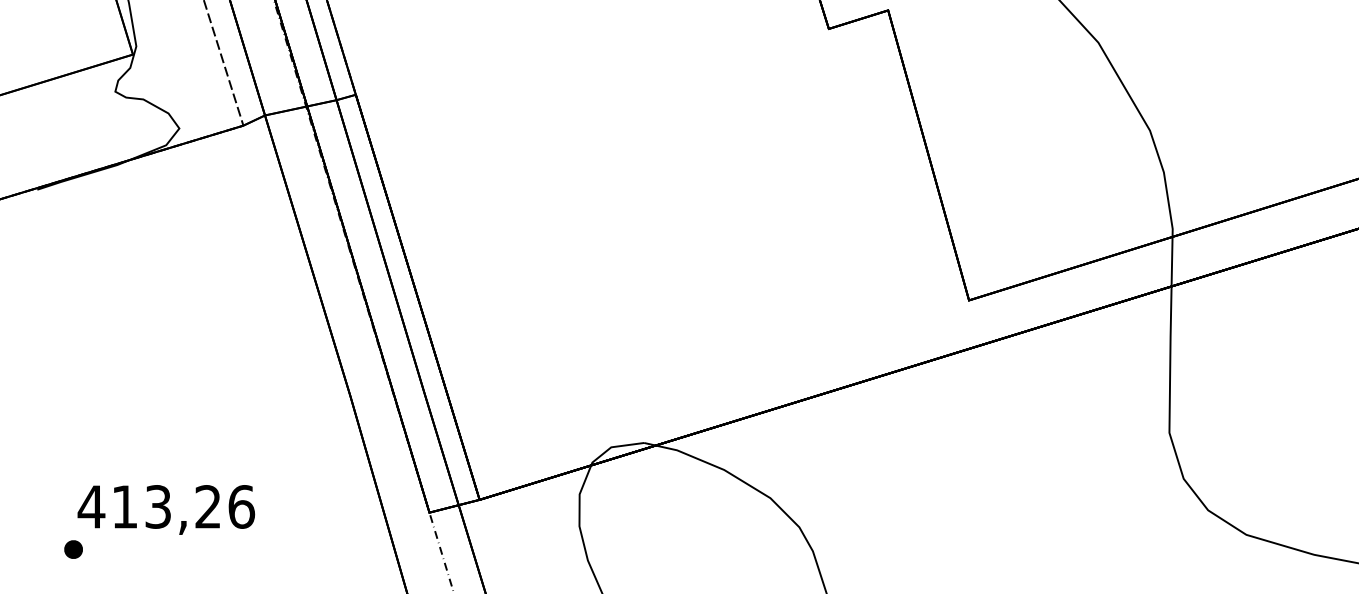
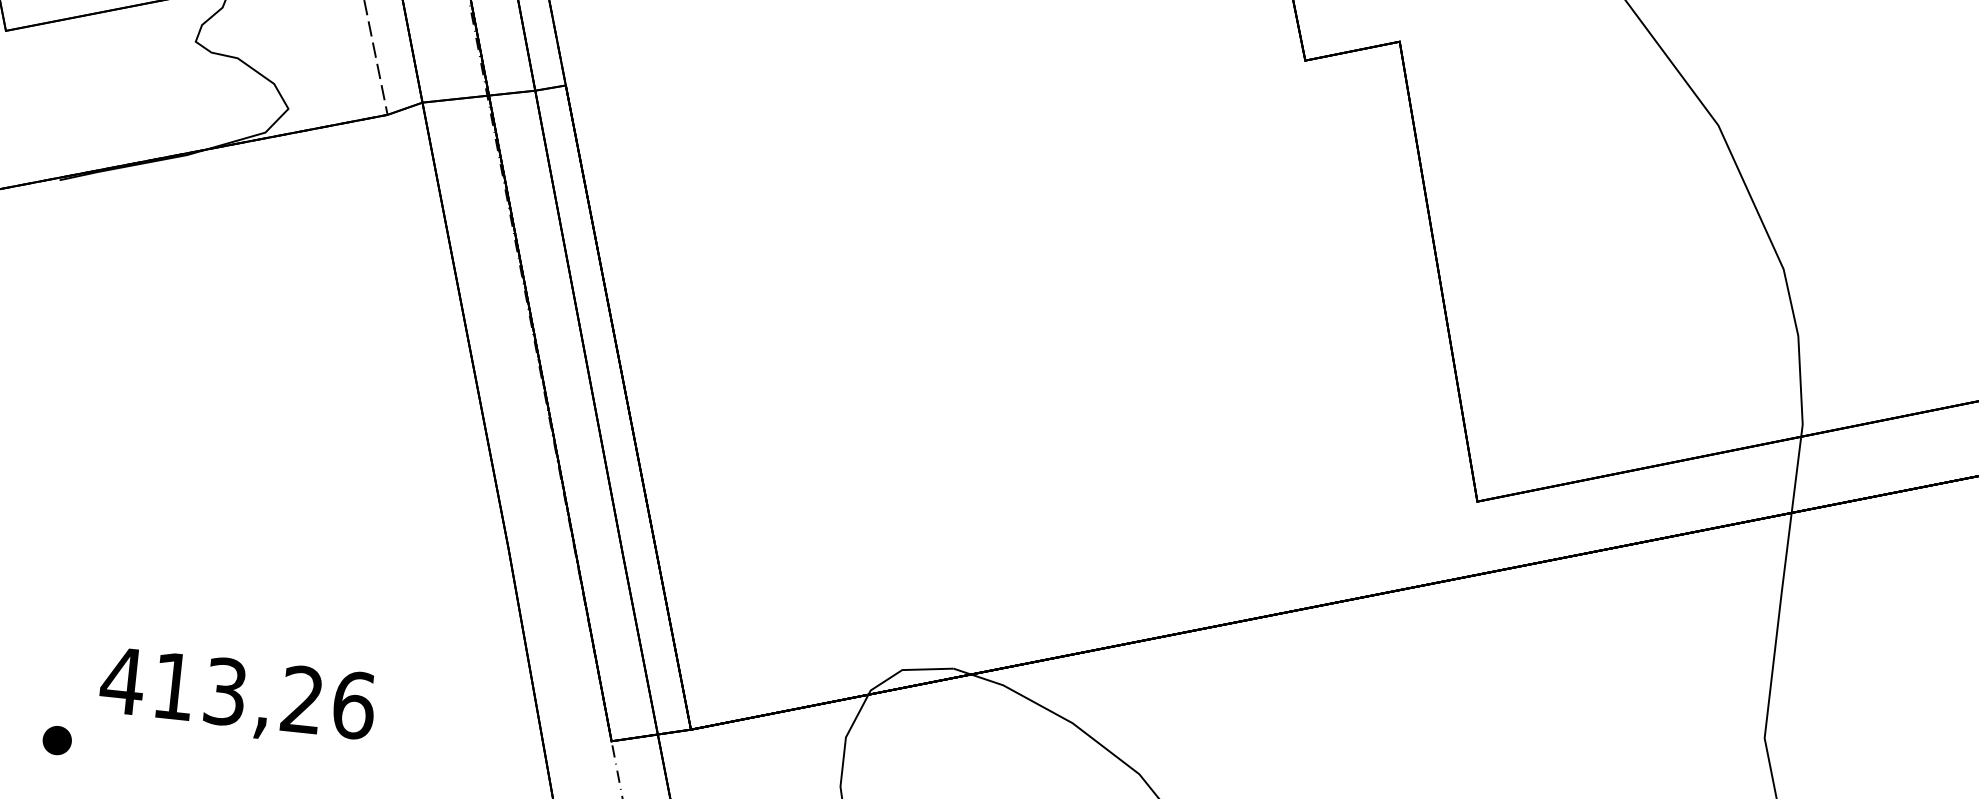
text: (166, 509) -> (237, 697), moved

